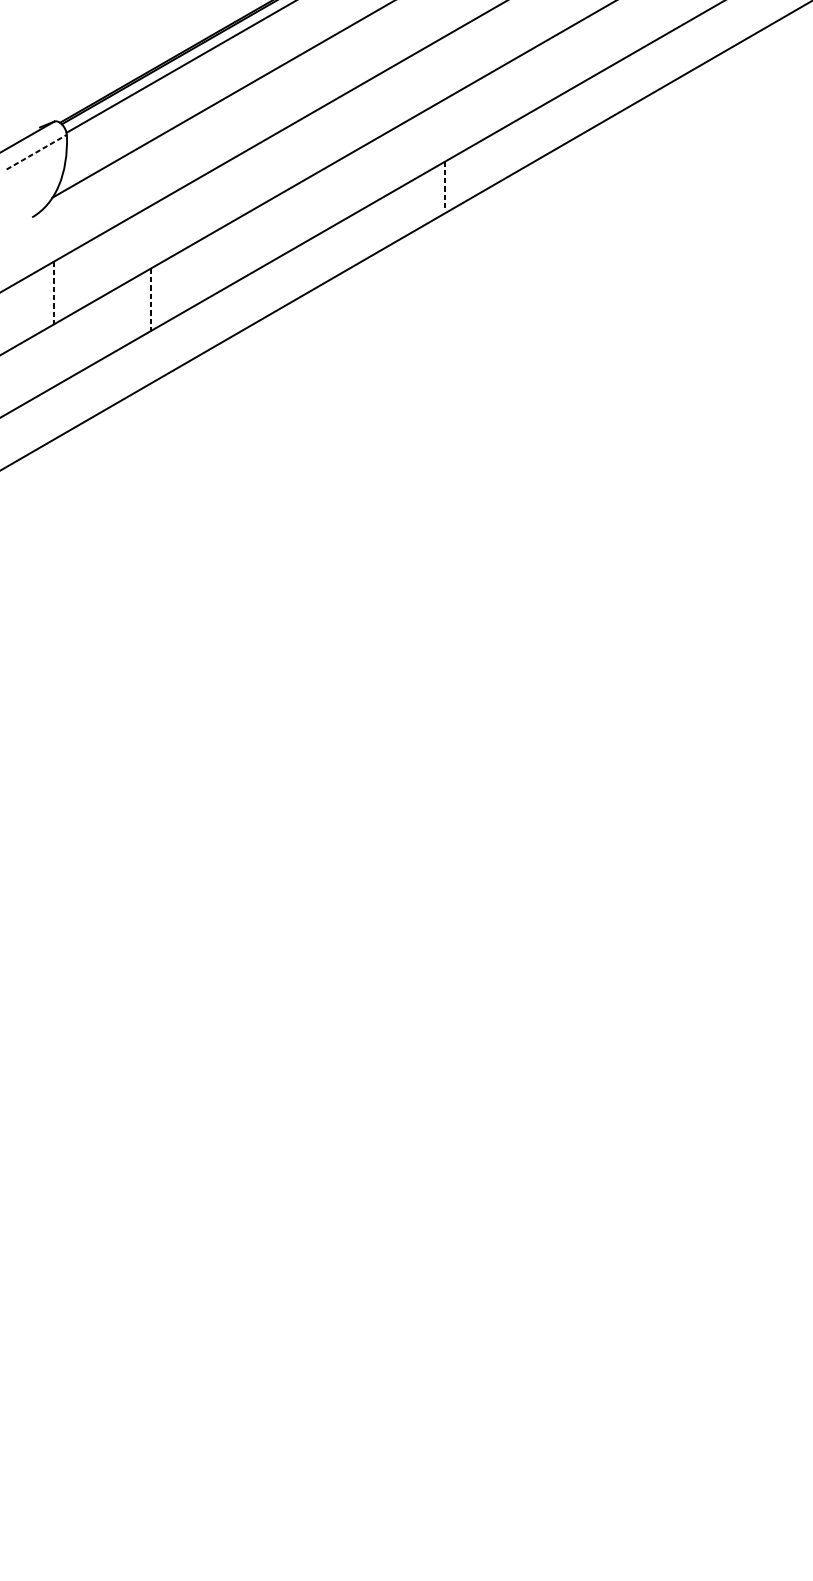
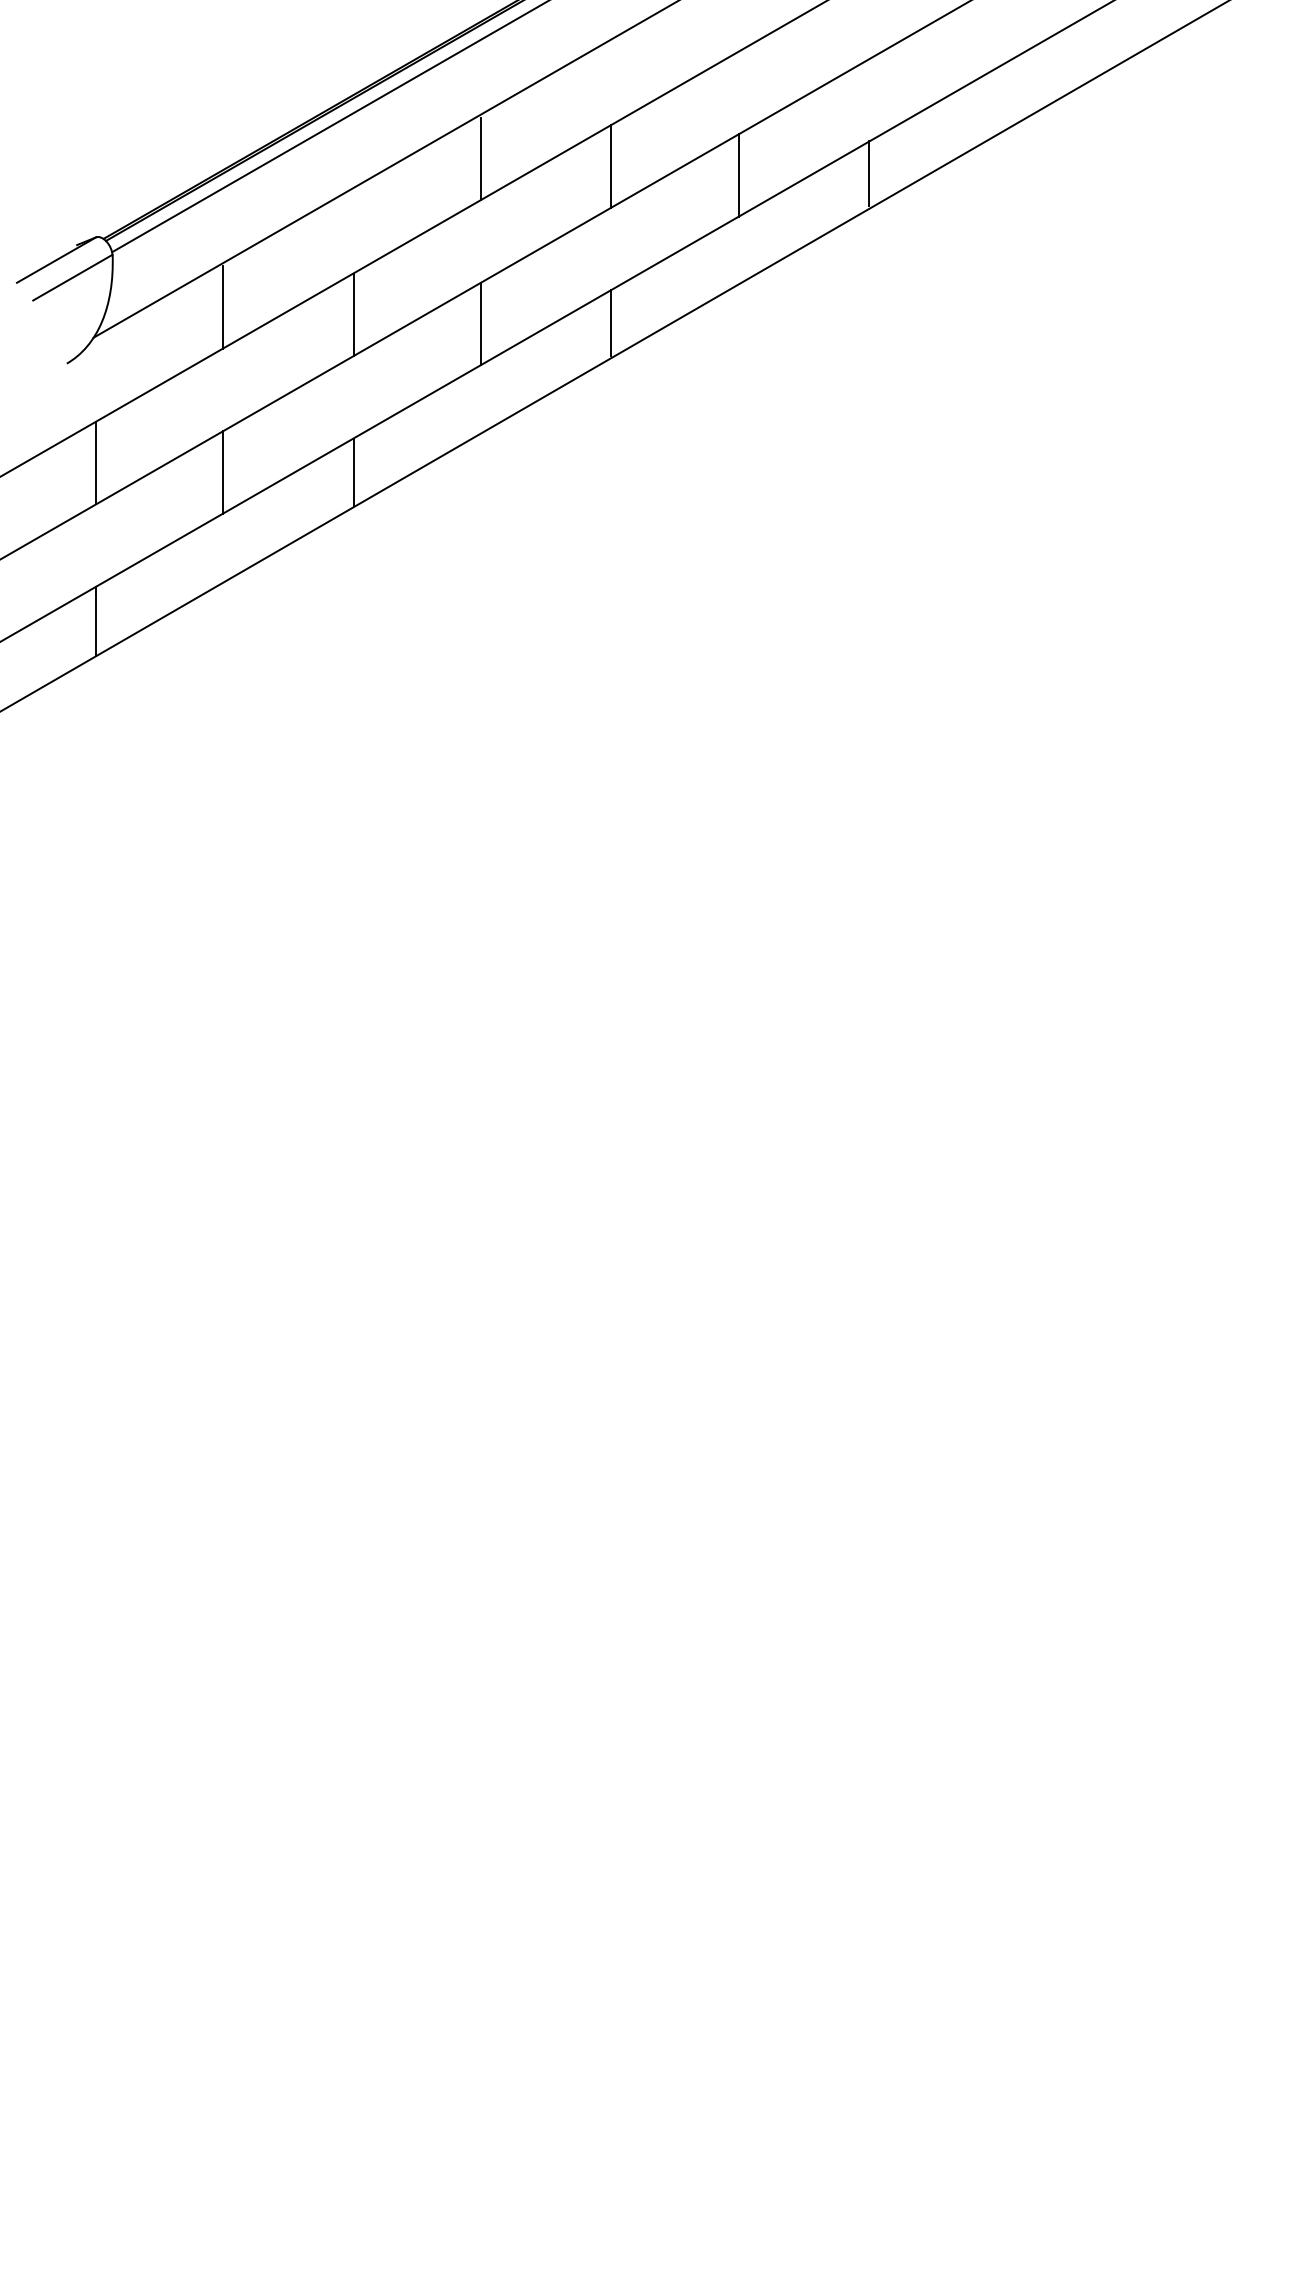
line: (346, 61) -> (481, 158), added
line: (445, 67) -> (611, 165), added
line: (641, 73) -> (869, 173), added
line: (541, 74) -> (738, 175), added
line: (36, 152) -> (72, 277), dashed -> solid
line: (151, 174) -> (223, 307), added
line: (249, 180) -> (353, 314), added
line: (346, 186) -> (481, 323), added
line: (445, 186) -> (611, 323), dashed -> solid
line: (53, 293) -> (95, 463), dashed -> solid
line: (151, 299) -> (223, 472), dashed -> solid
line: (249, 299) -> (353, 472), added
line: (53, 412) -> (95, 621), added

